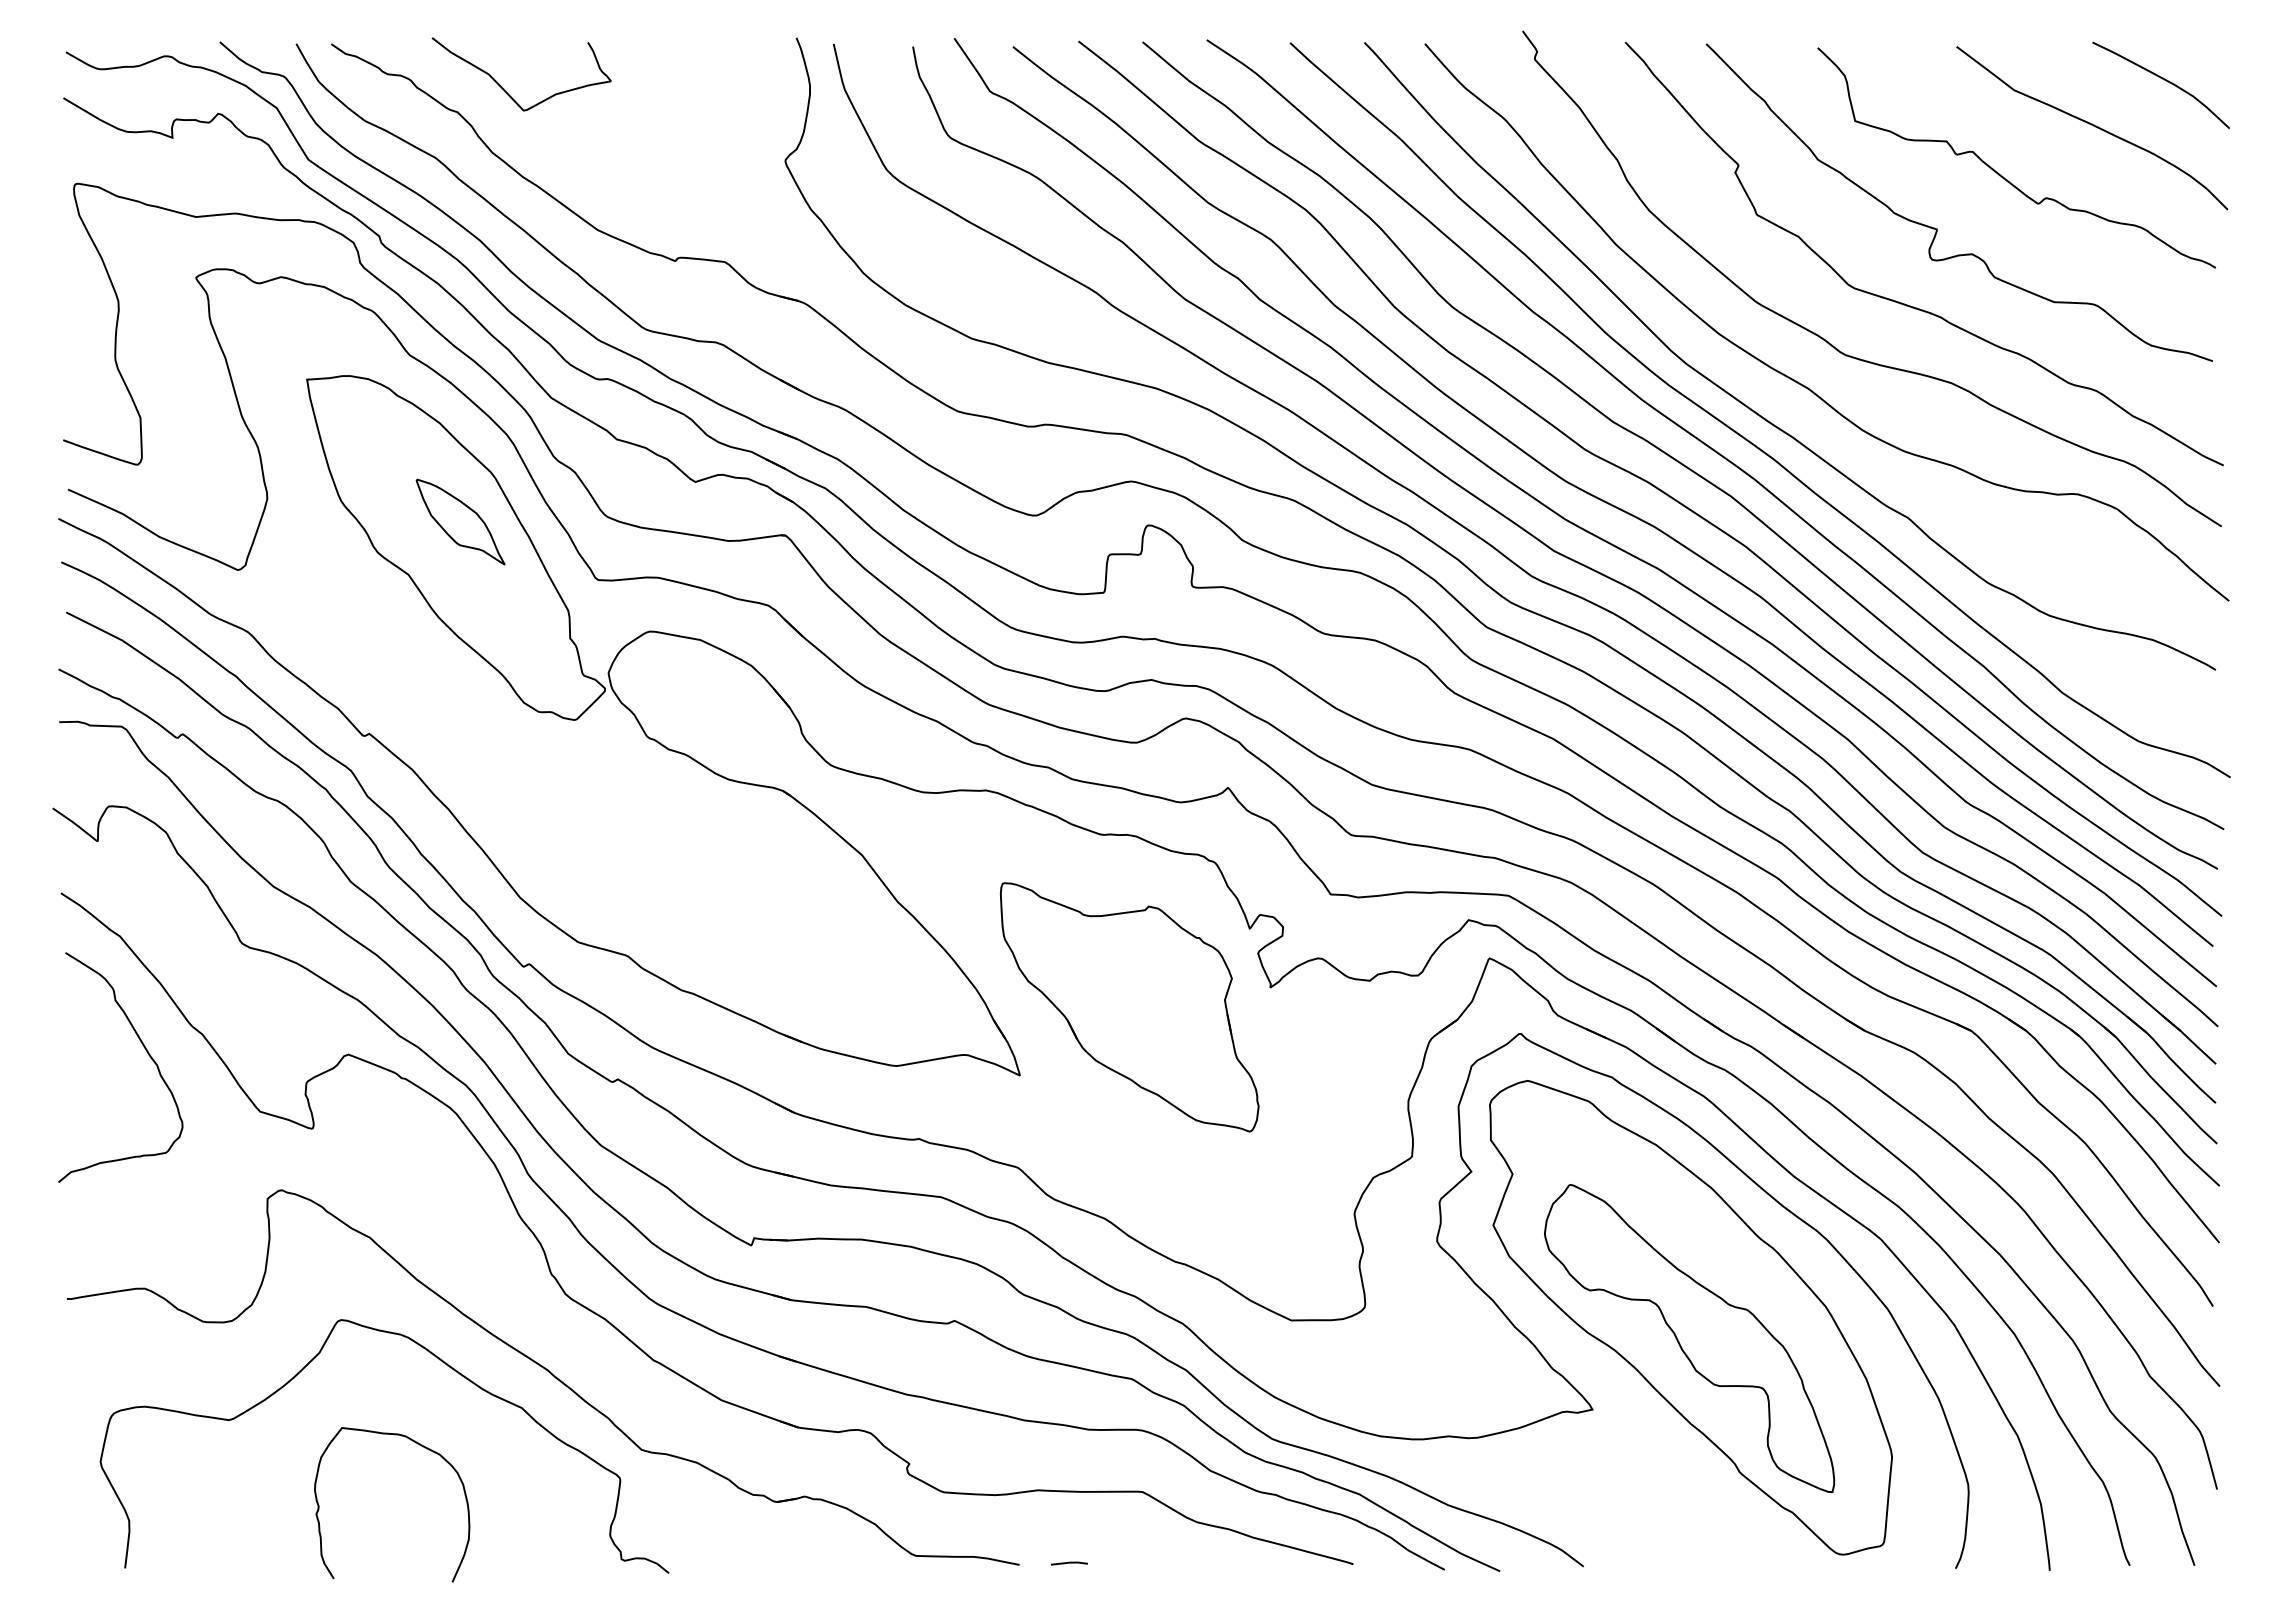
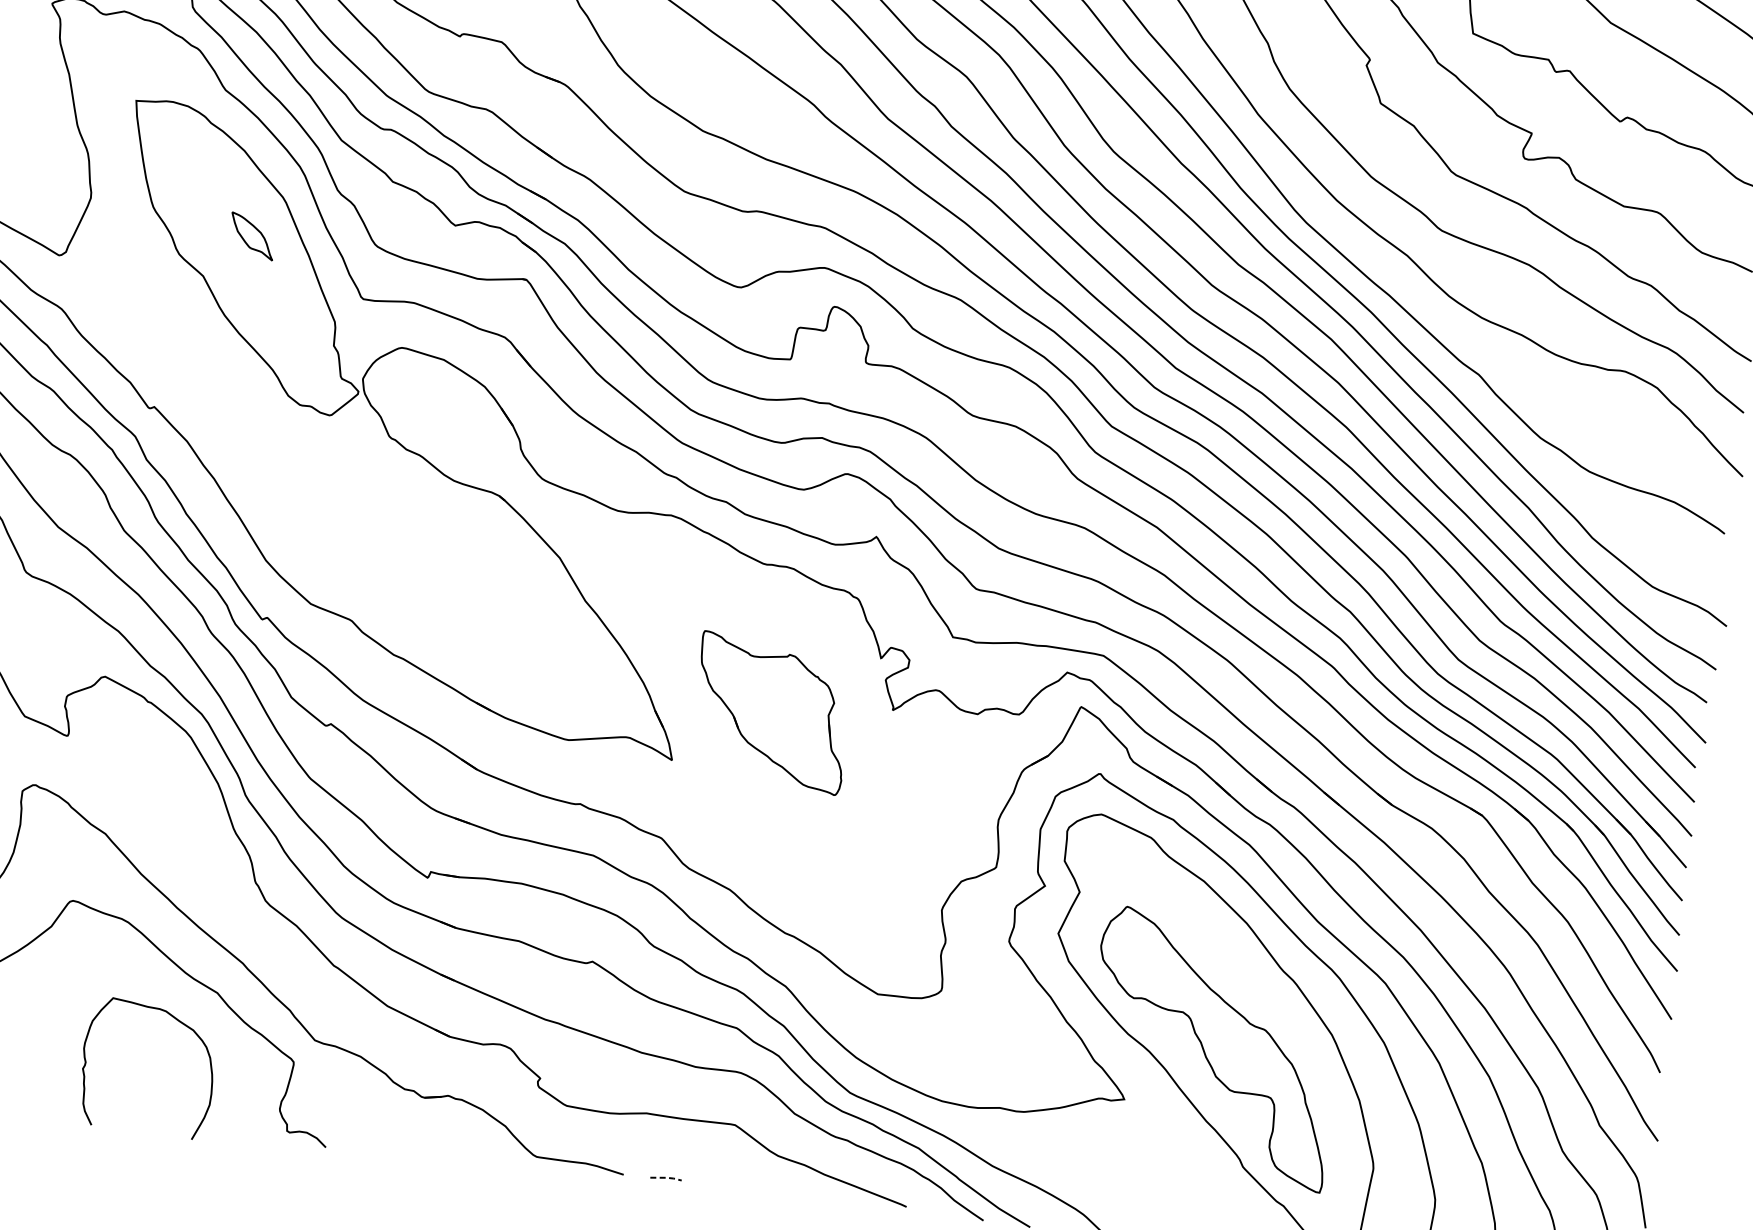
part: (460, 521) -> (252, 236), size x0.6
part: (1129, 1007) -> (771, 713), size x0.7
curve: (421, 1446) -> (178, 1021), moved
line: (1070, 1562) -> (667, 1177), solid -> dashed

